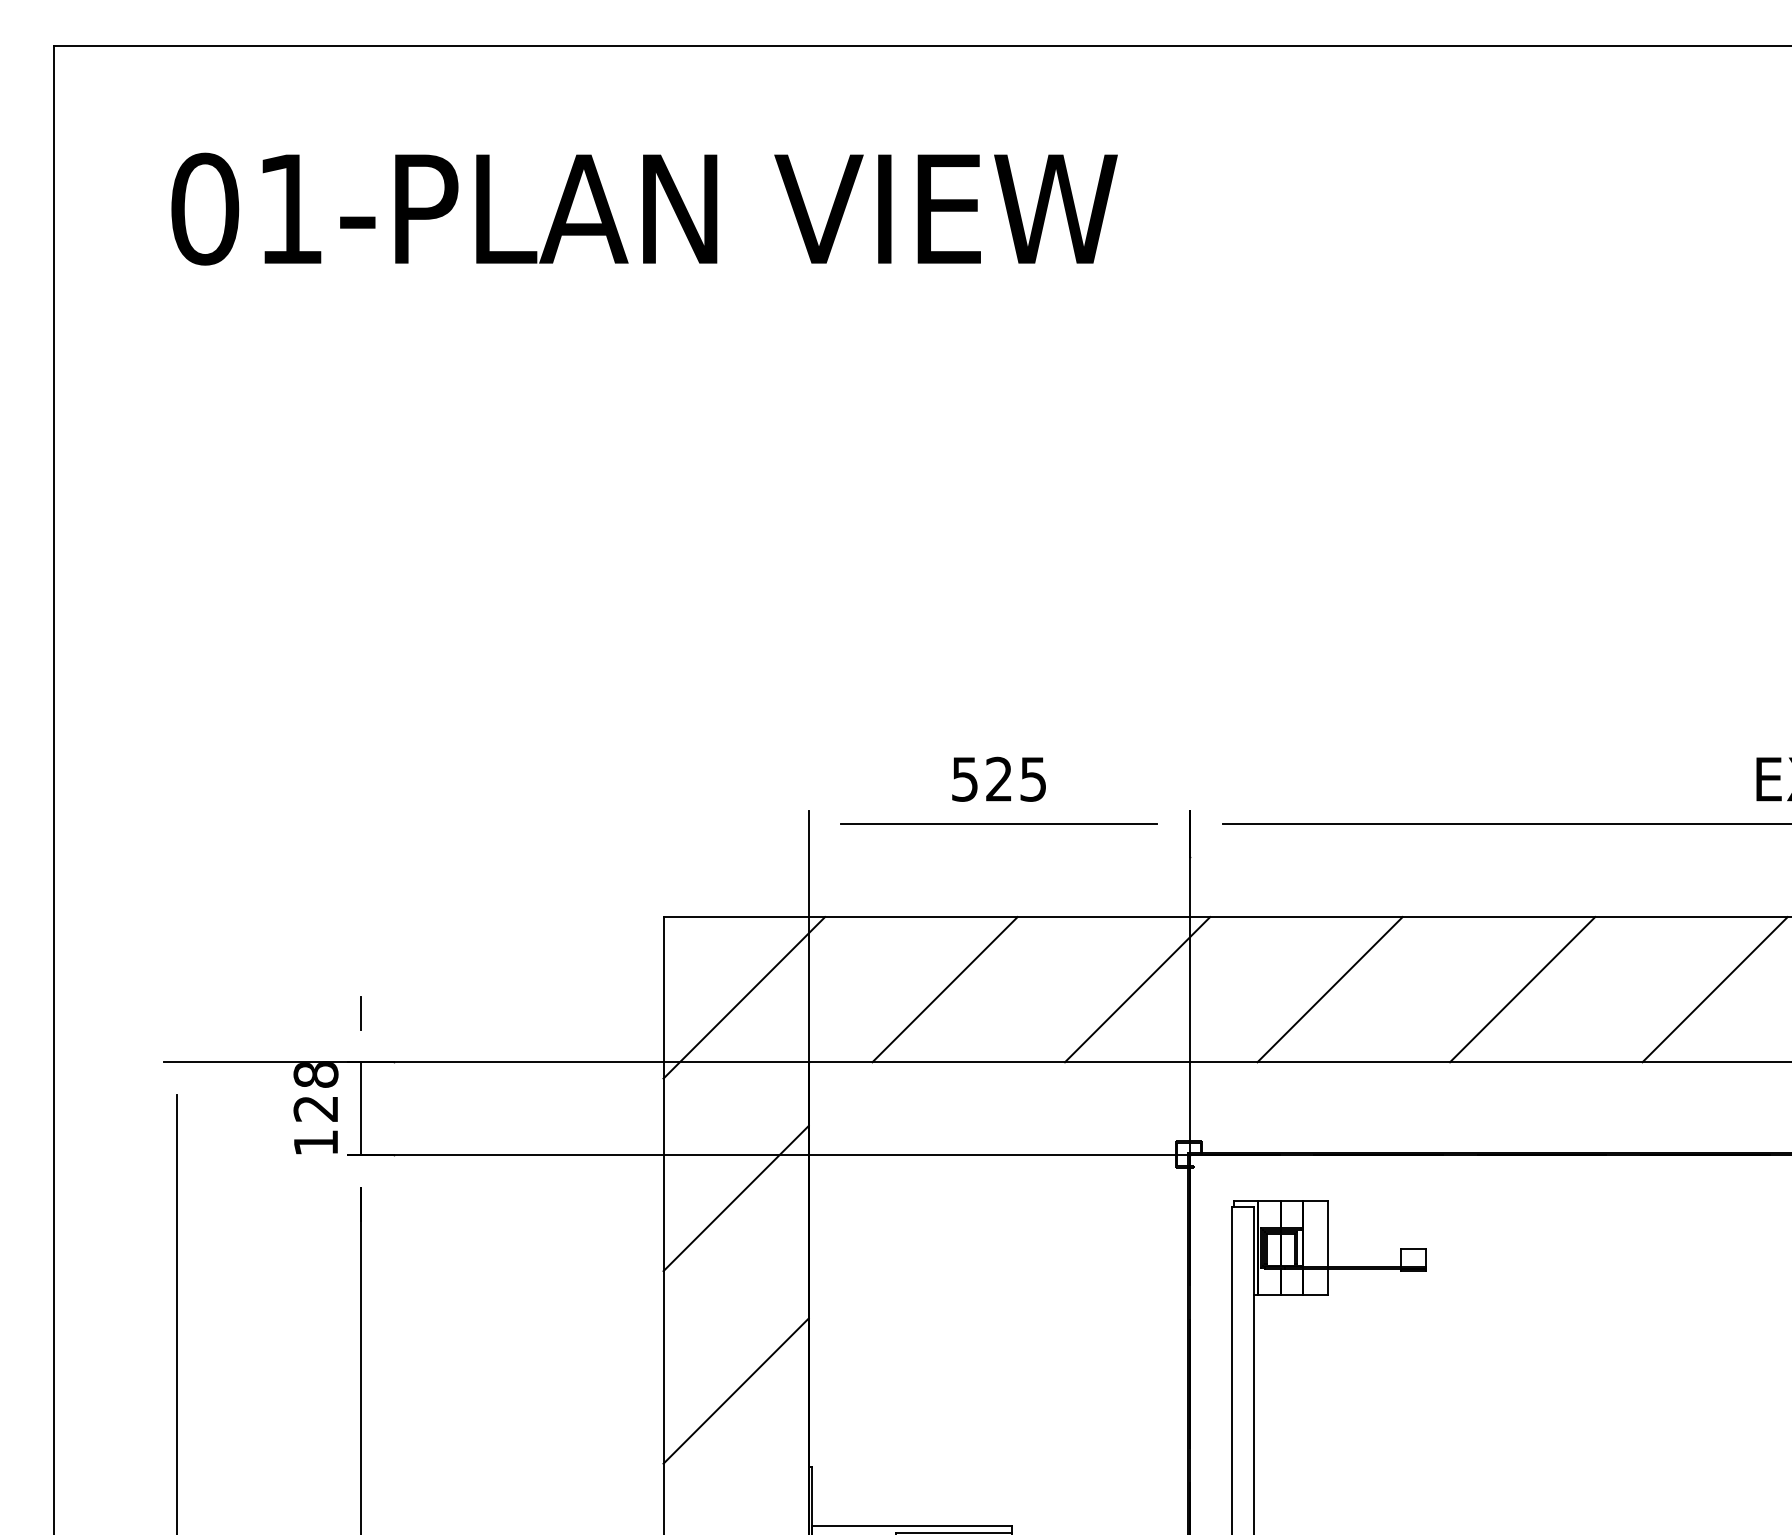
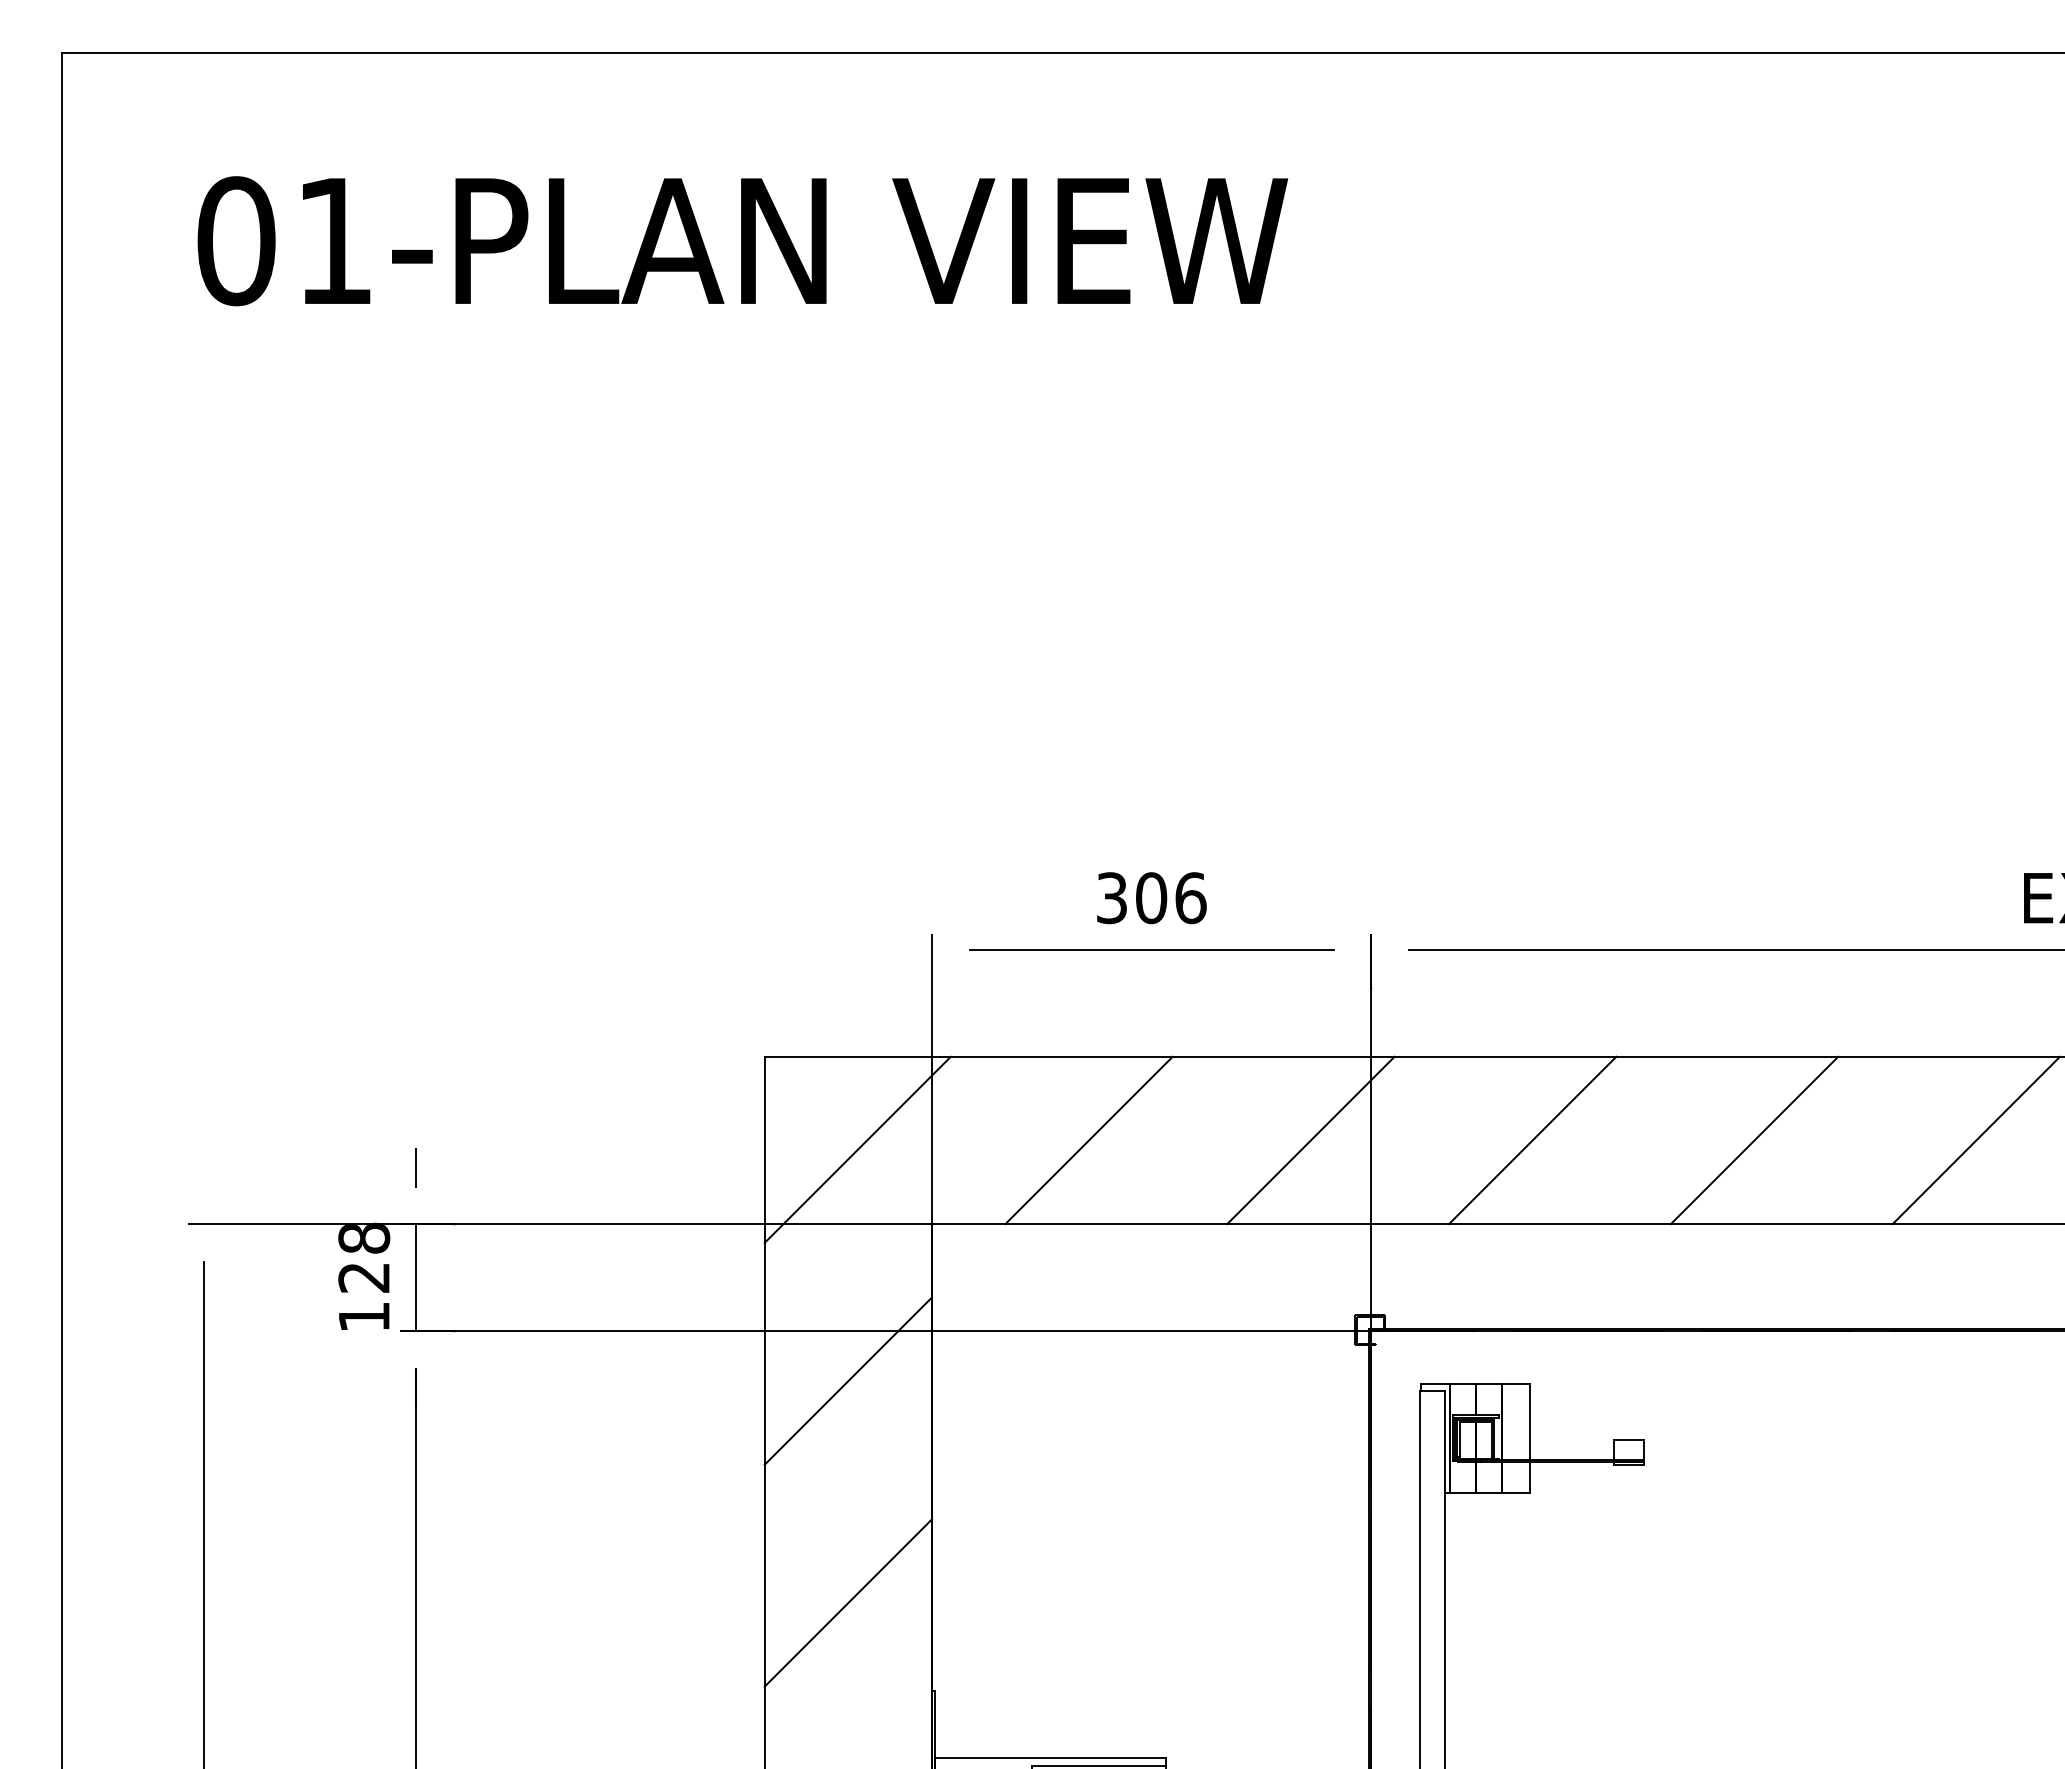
text: (999, 779) -> (1151, 898), 525 -> 306

